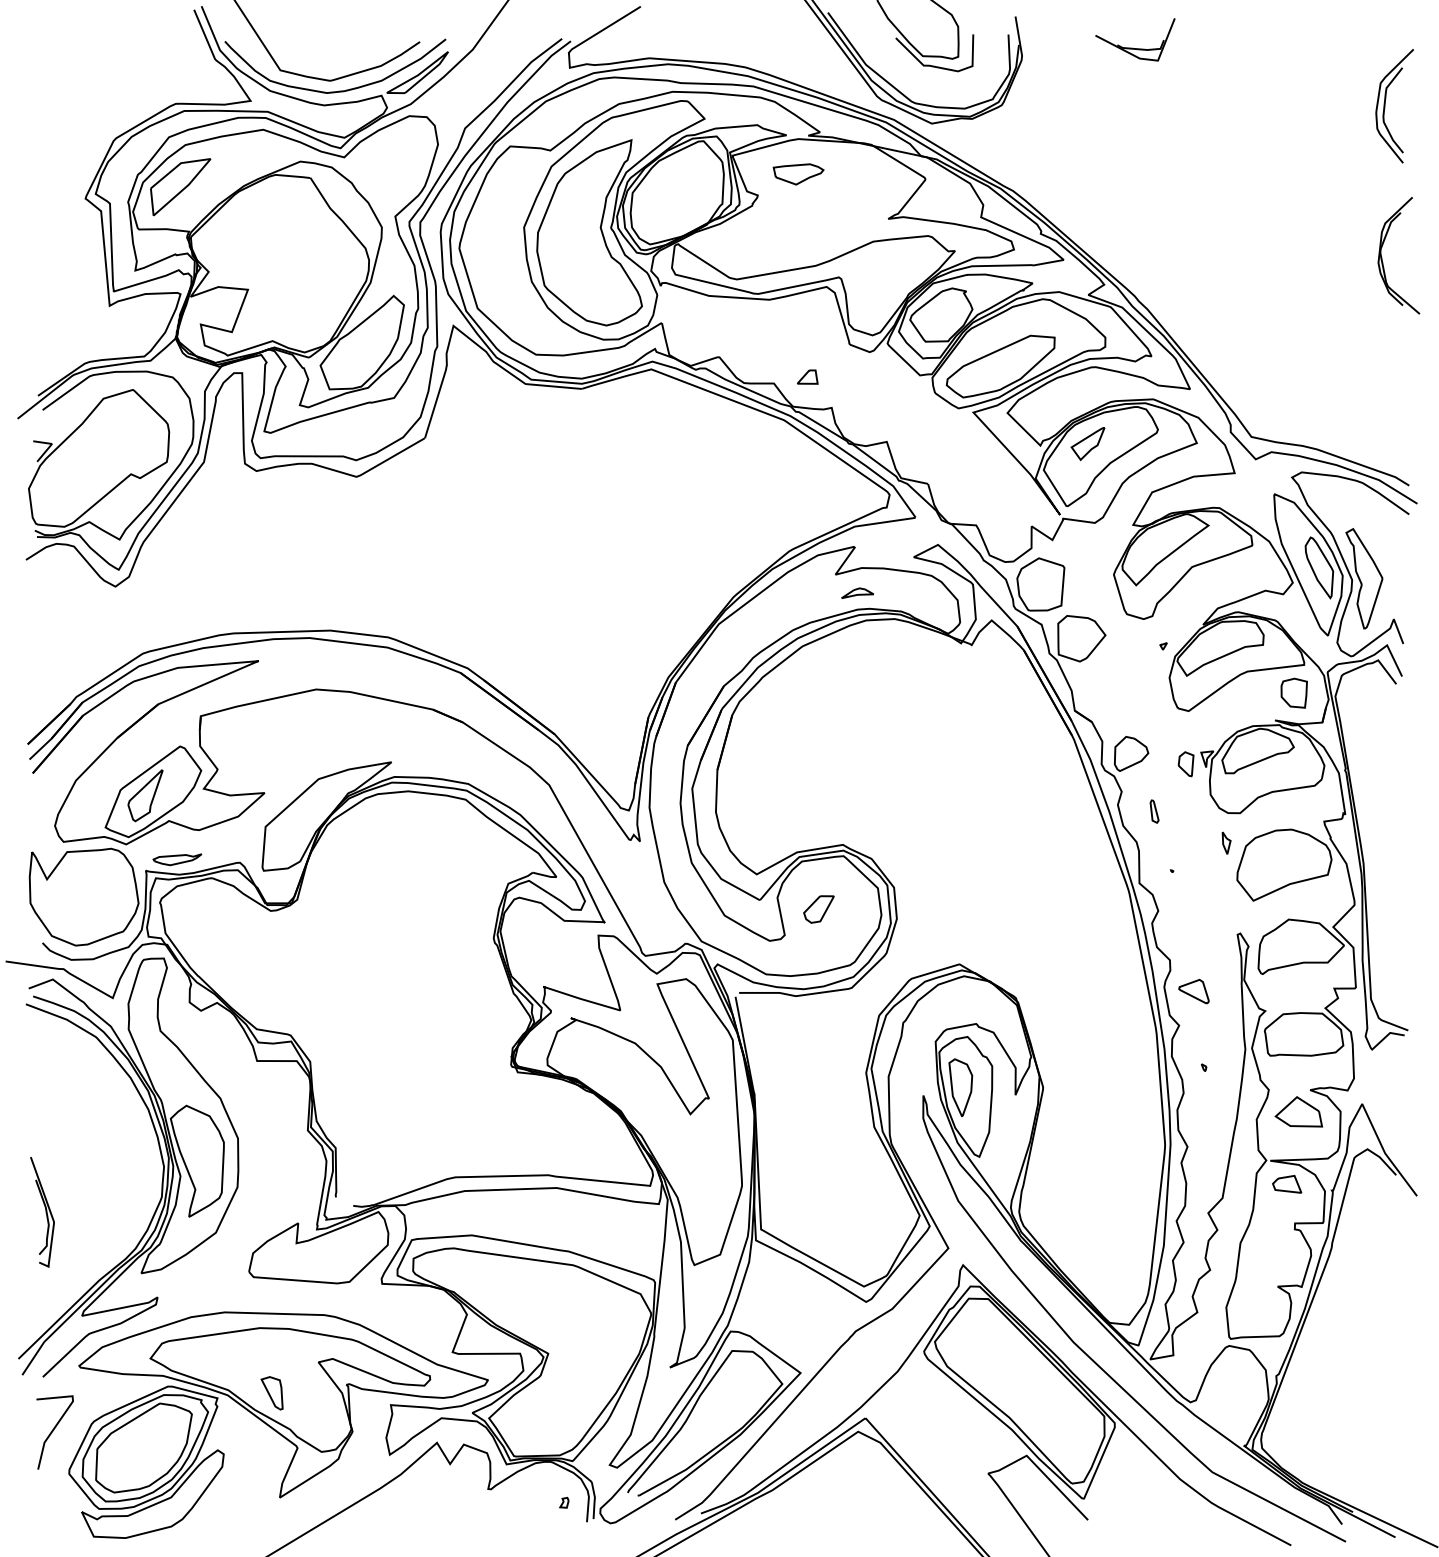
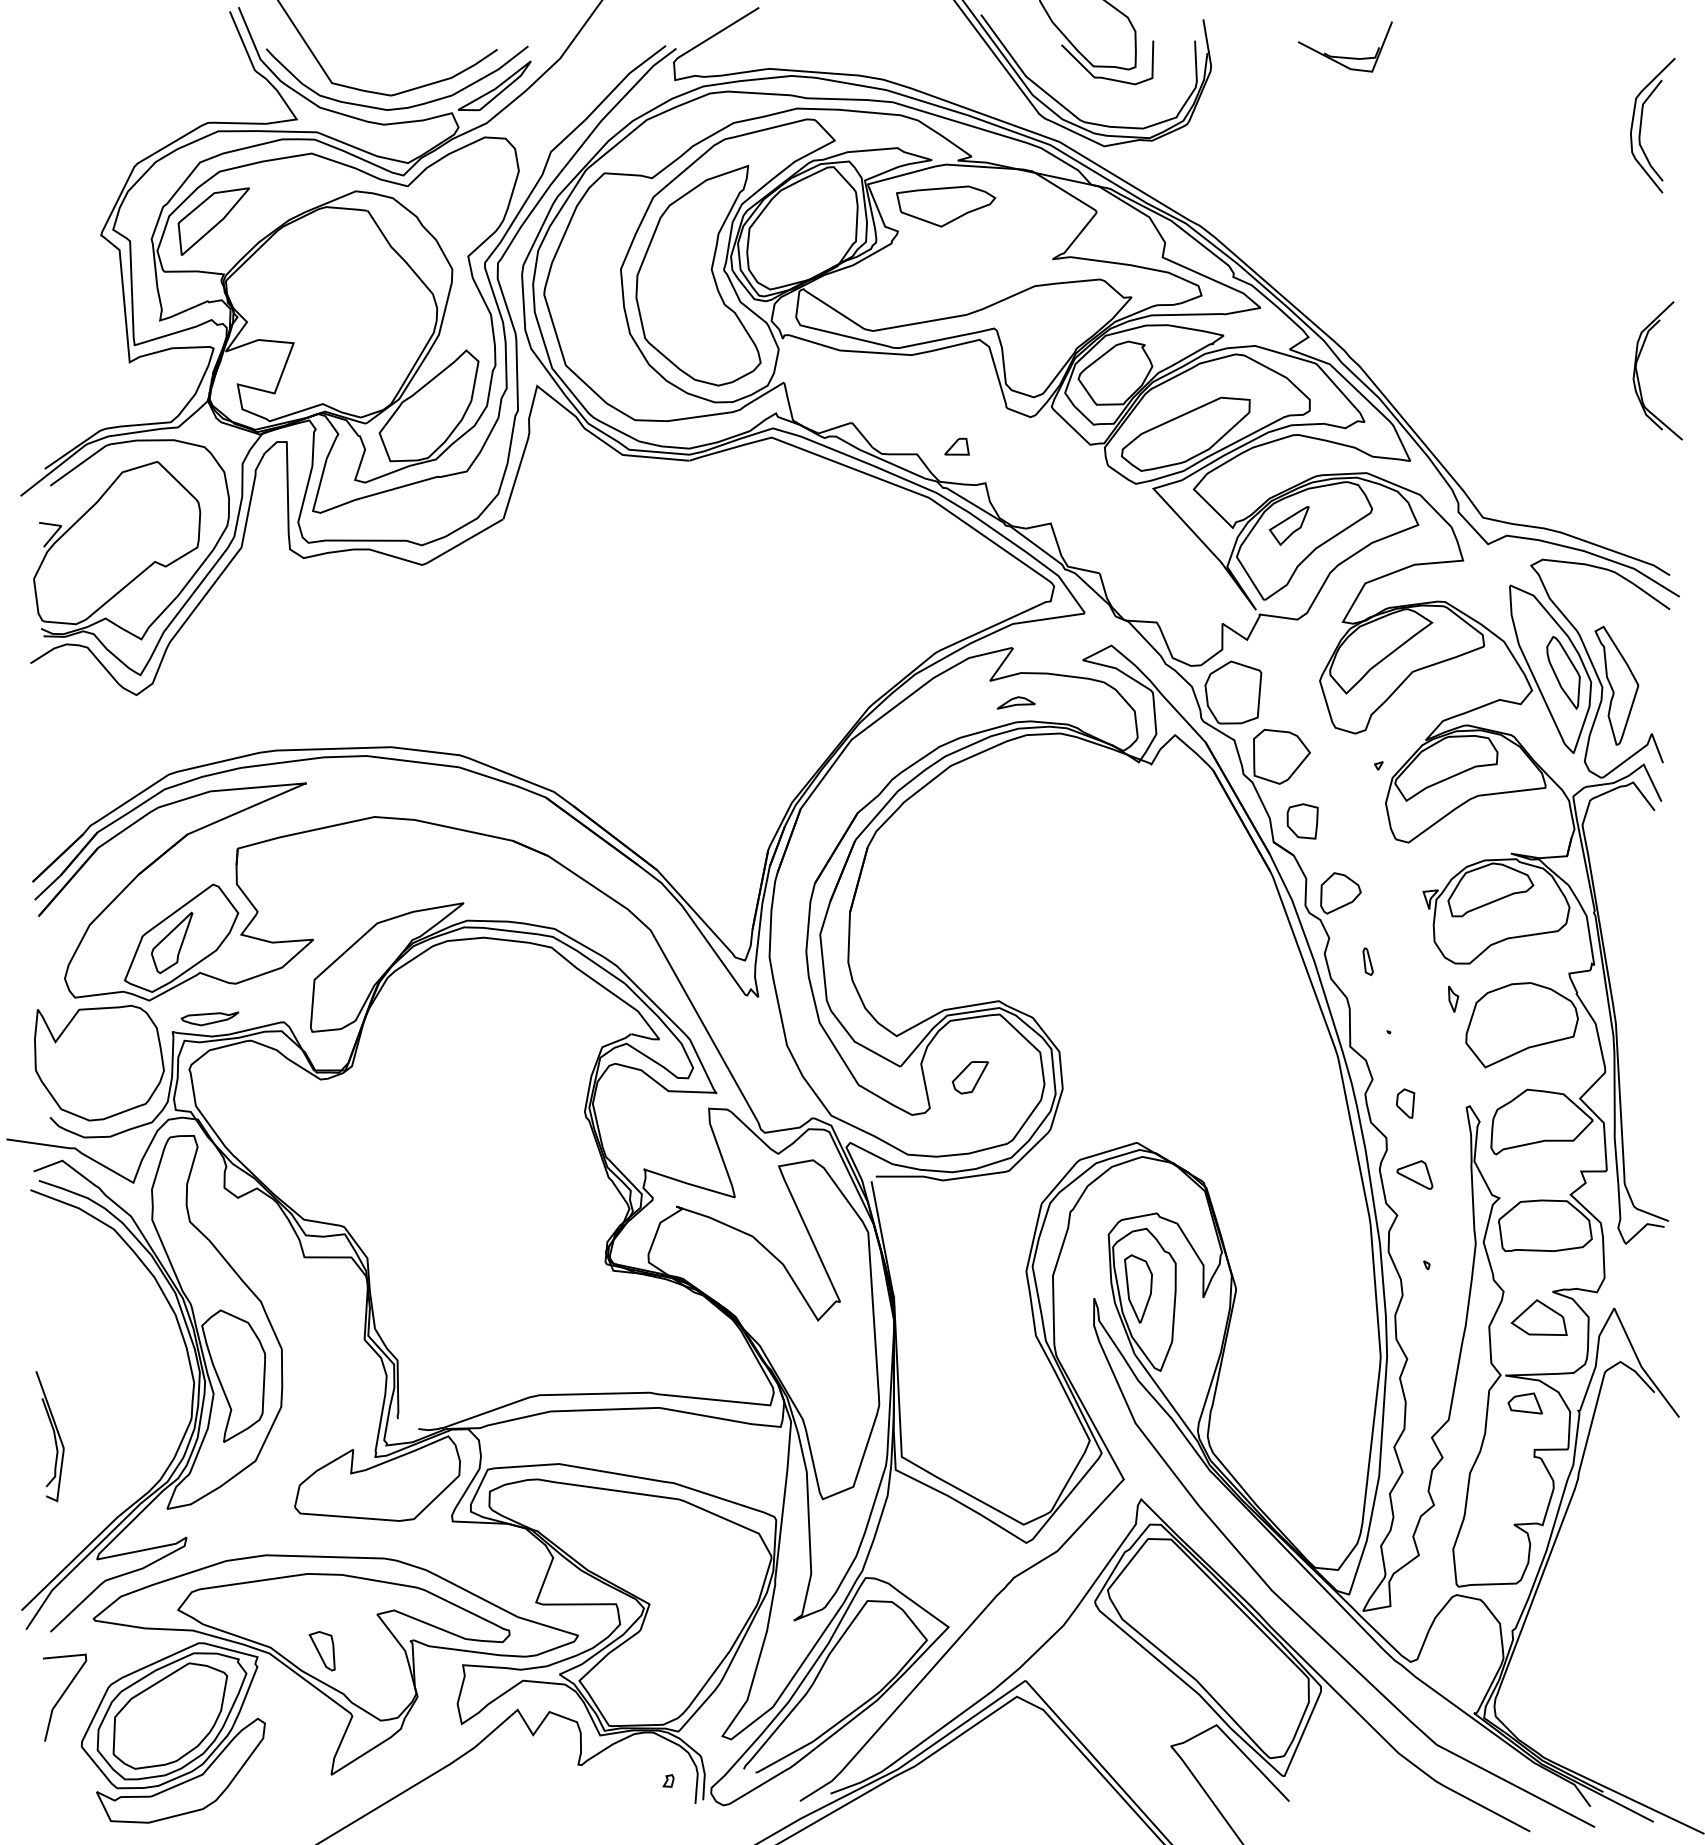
part: (798, 174) -> (946, 206), size x1.67
part: (1382, 259) -> (1638, 375), moved
part: (1294, 693) -> (1302, 821), moved
part: (1186, 764) -> (1405, 1103), moved

